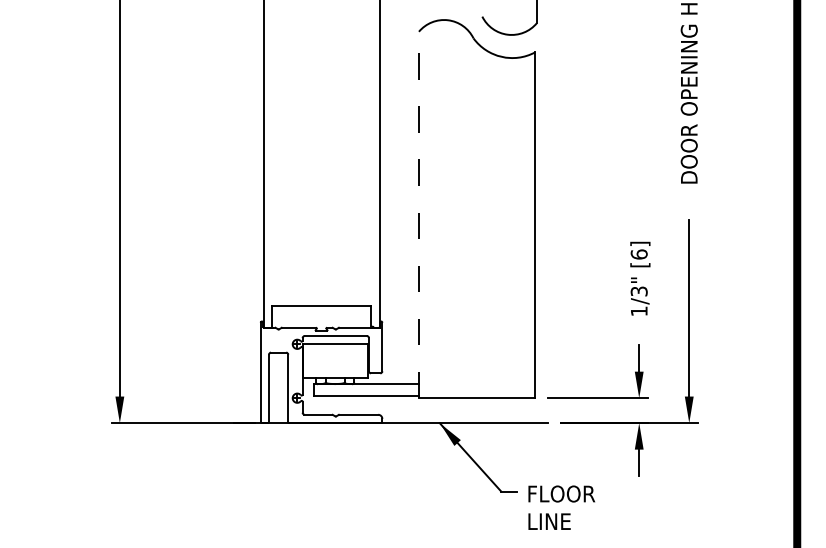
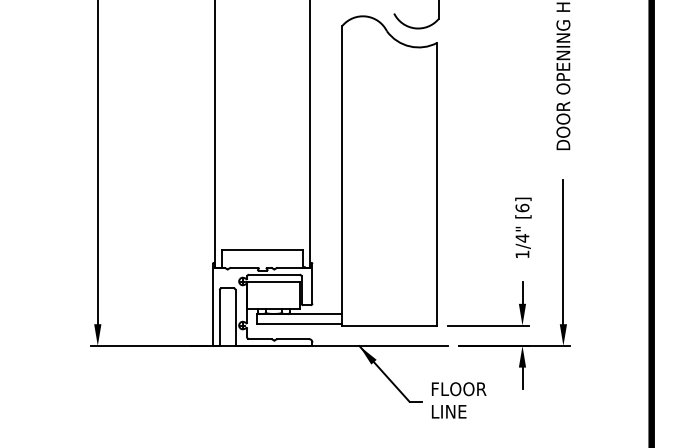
line: (418, 214) -> (341, 175), dashed -> solid
text: (638, 291) -> (521, 238), 1/3" -> 1/4"
text: (561, 507) -> (458, 400), moved

